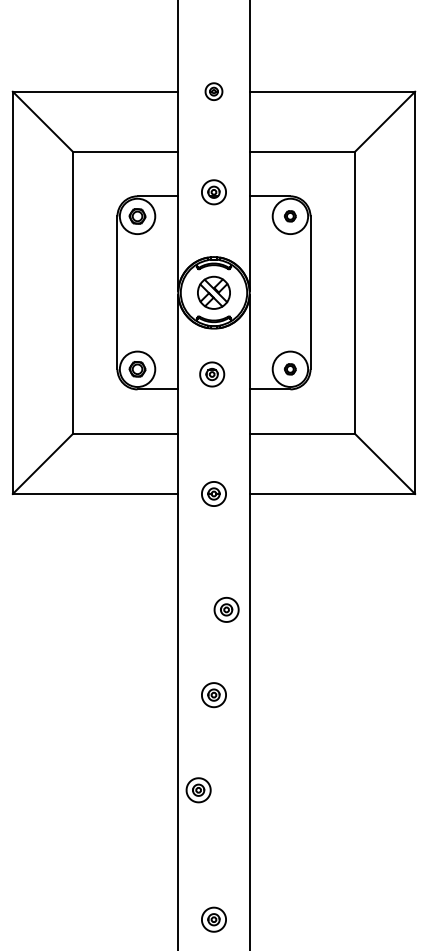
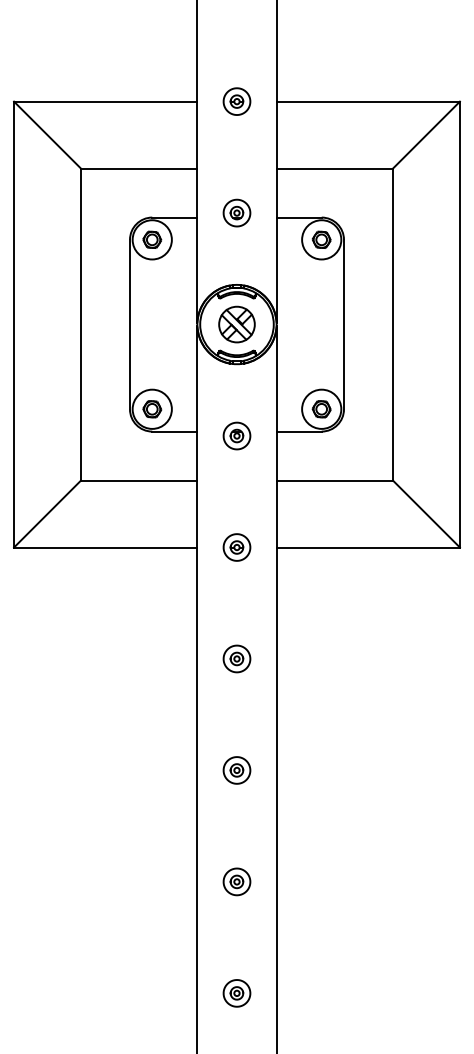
part: (213, 91) -> (236, 101), size x1.43
part: (290, 216) -> (321, 239), size x1.43
part: (290, 369) -> (321, 409), size x1.43
part: (211, 374) -> (236, 435), moved
part: (226, 609) -> (236, 658), moved
part: (198, 789) -> (236, 881), moved
part: (213, 919) -> (236, 993), moved

